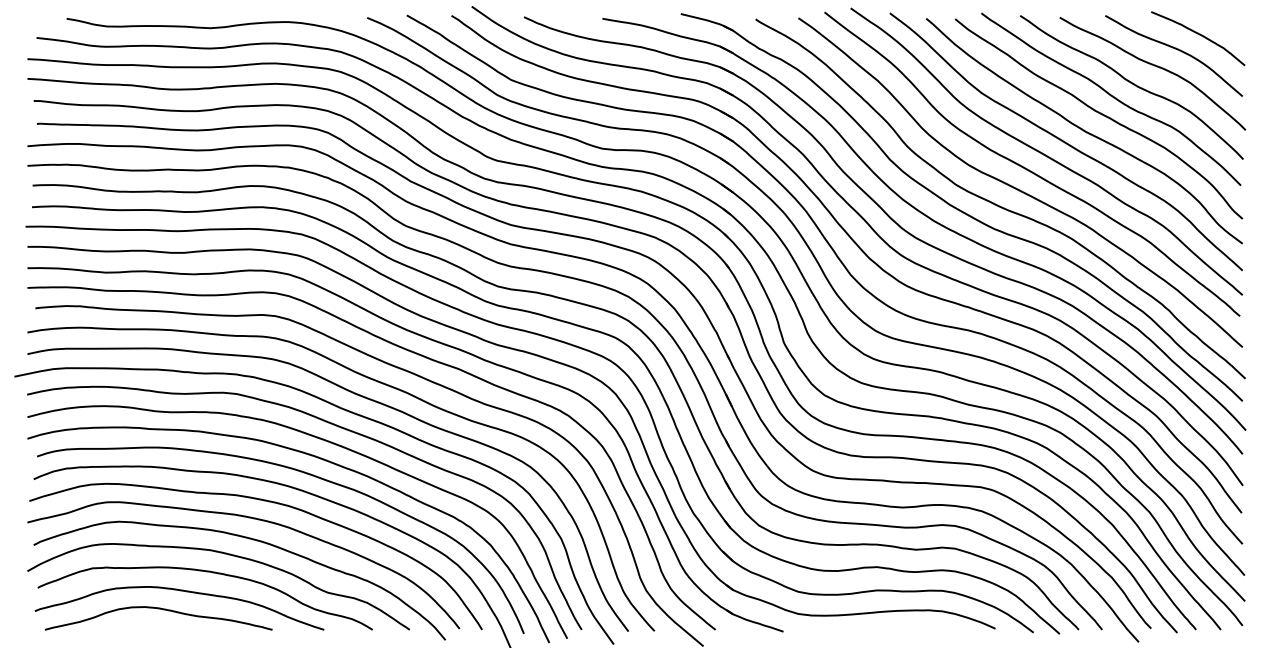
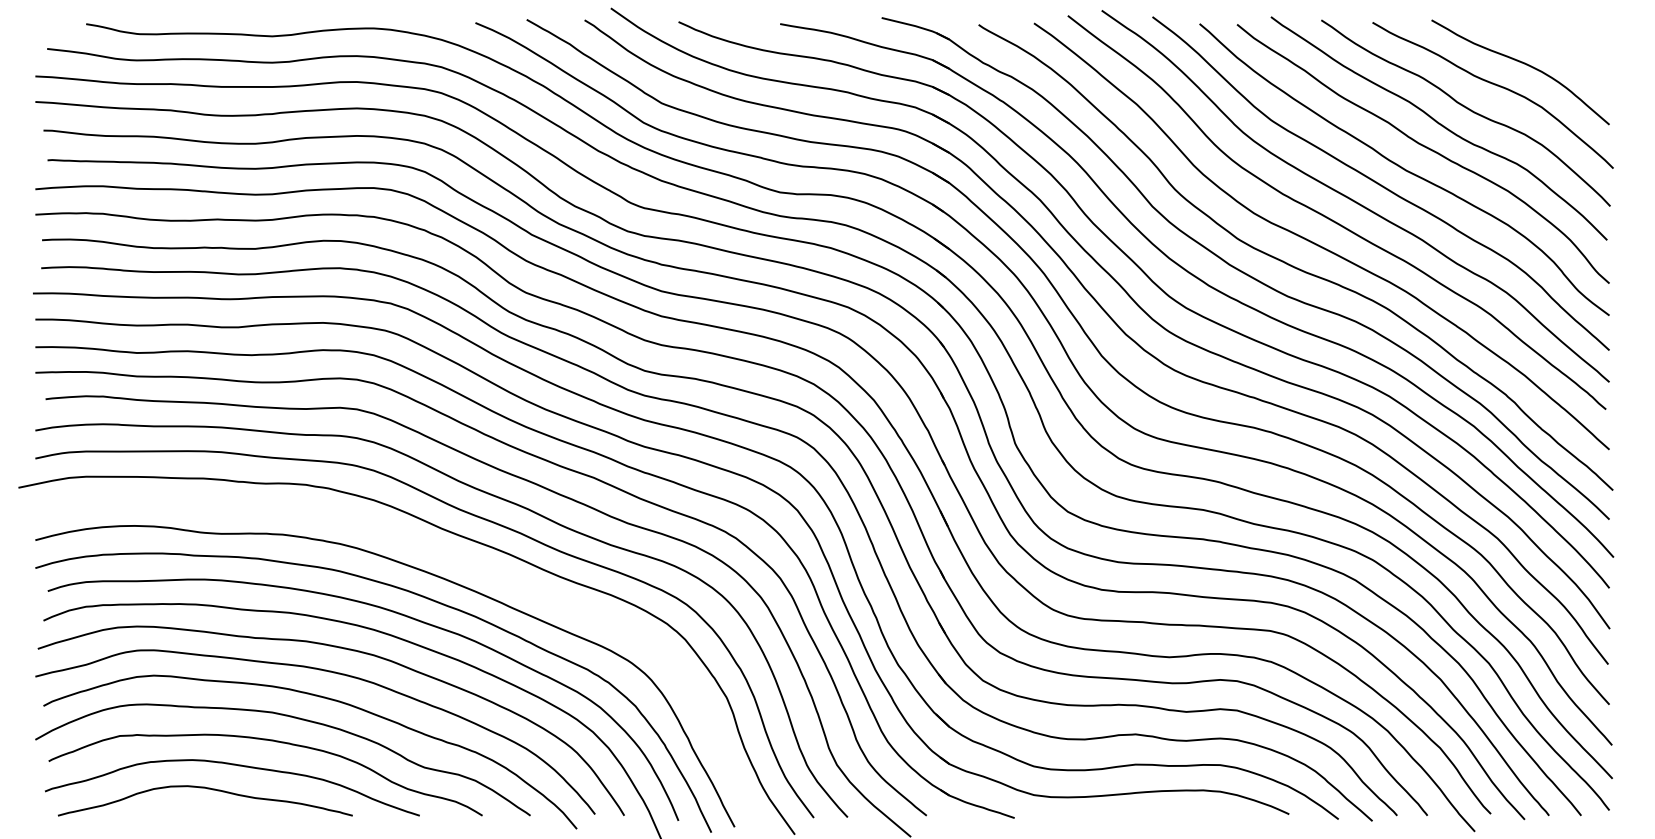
curve: (1199, 35) -> (1553, 45), removed
curve: (334, 425) -> (433, 551), removed

